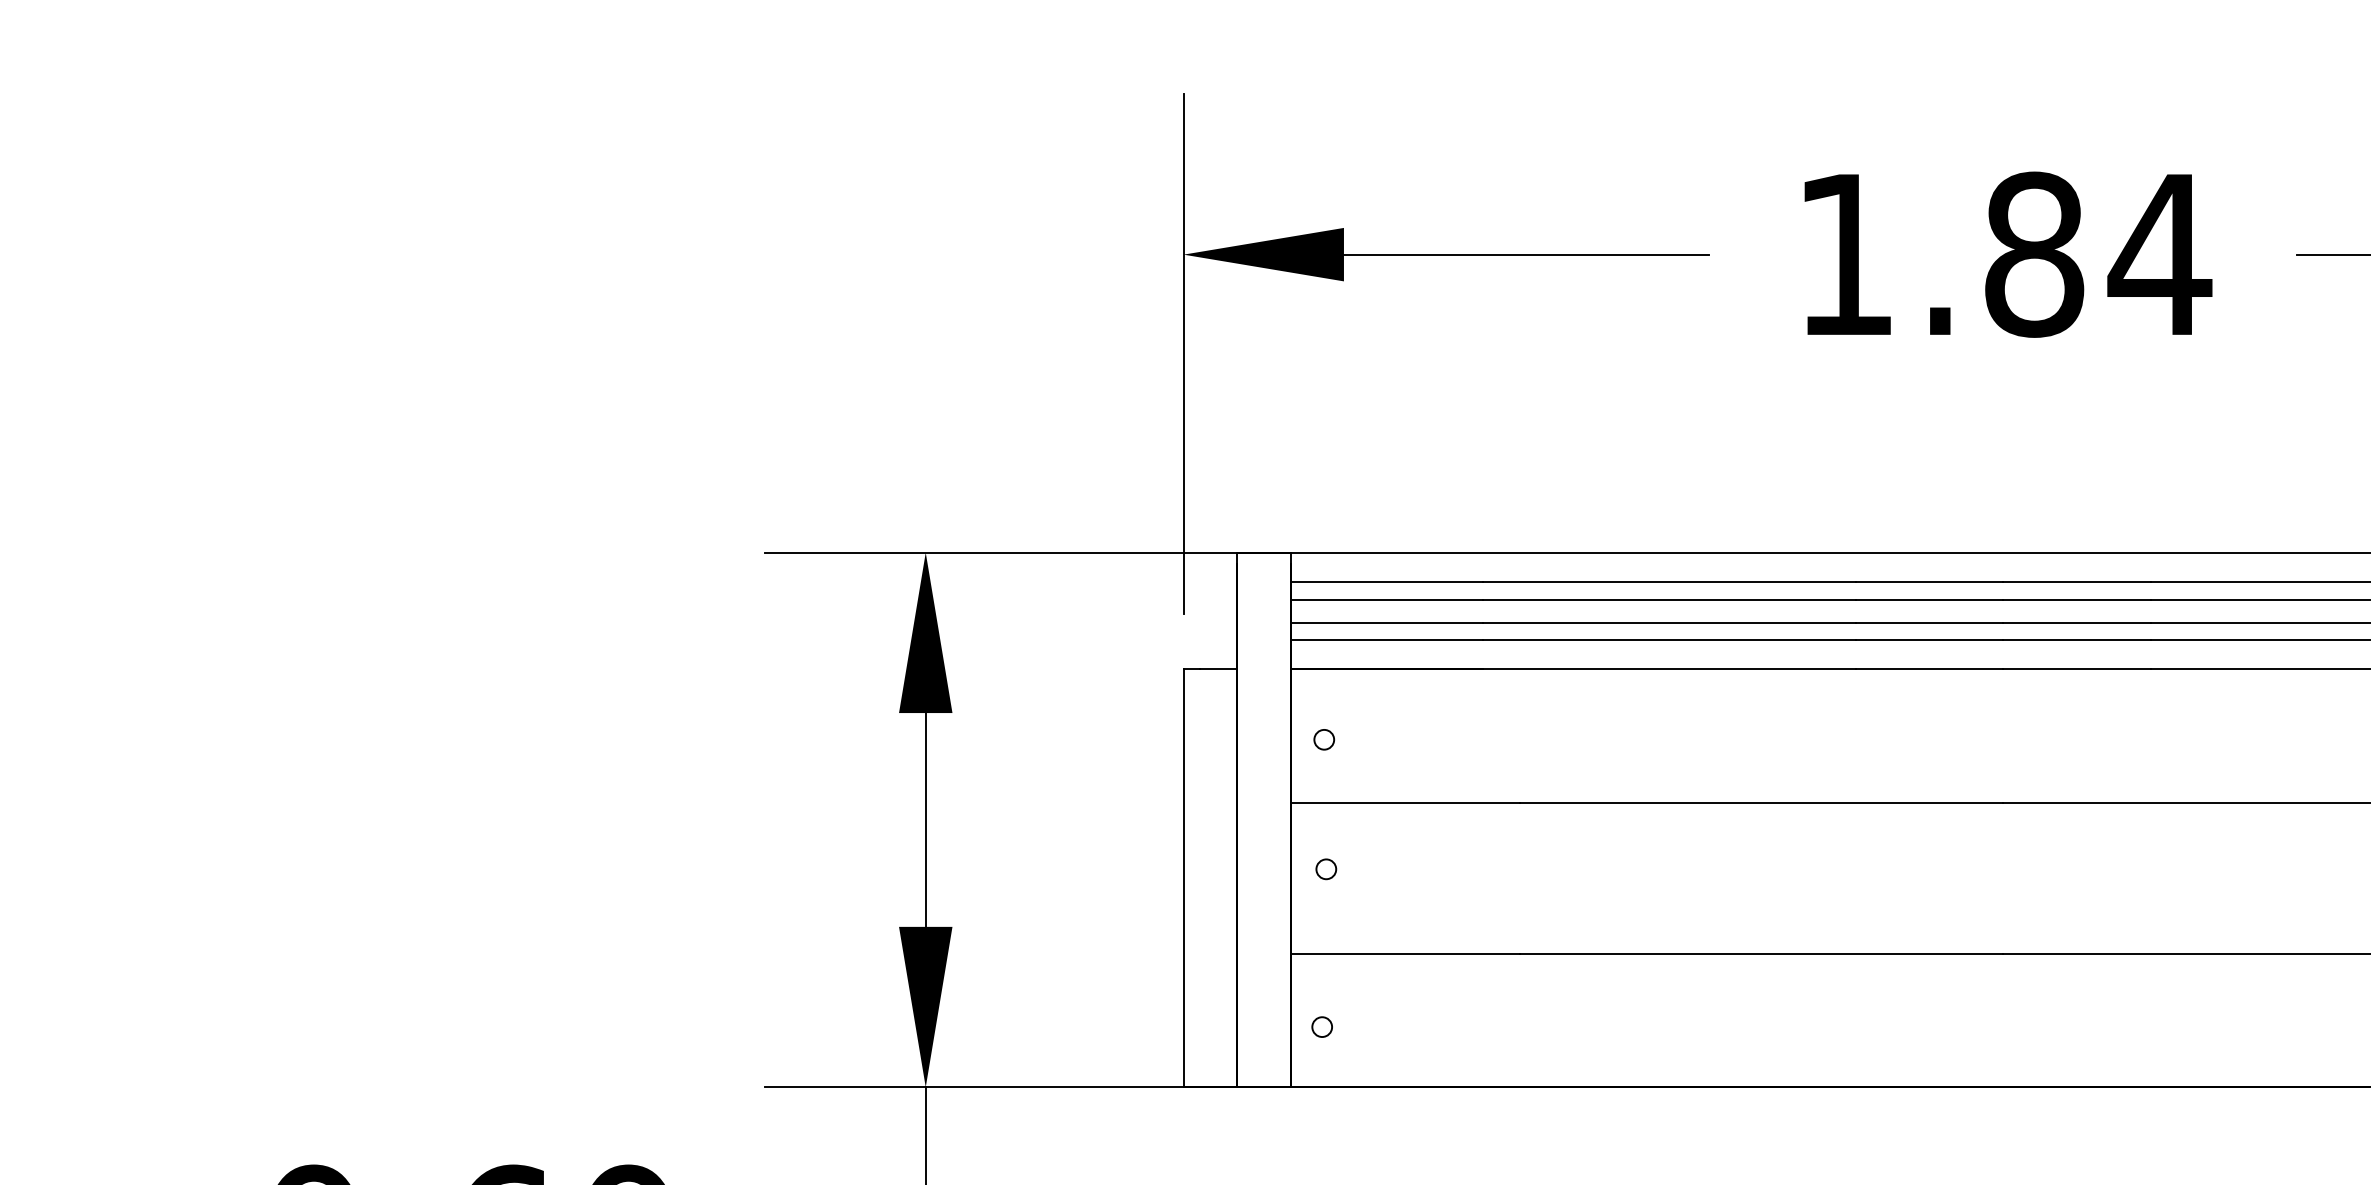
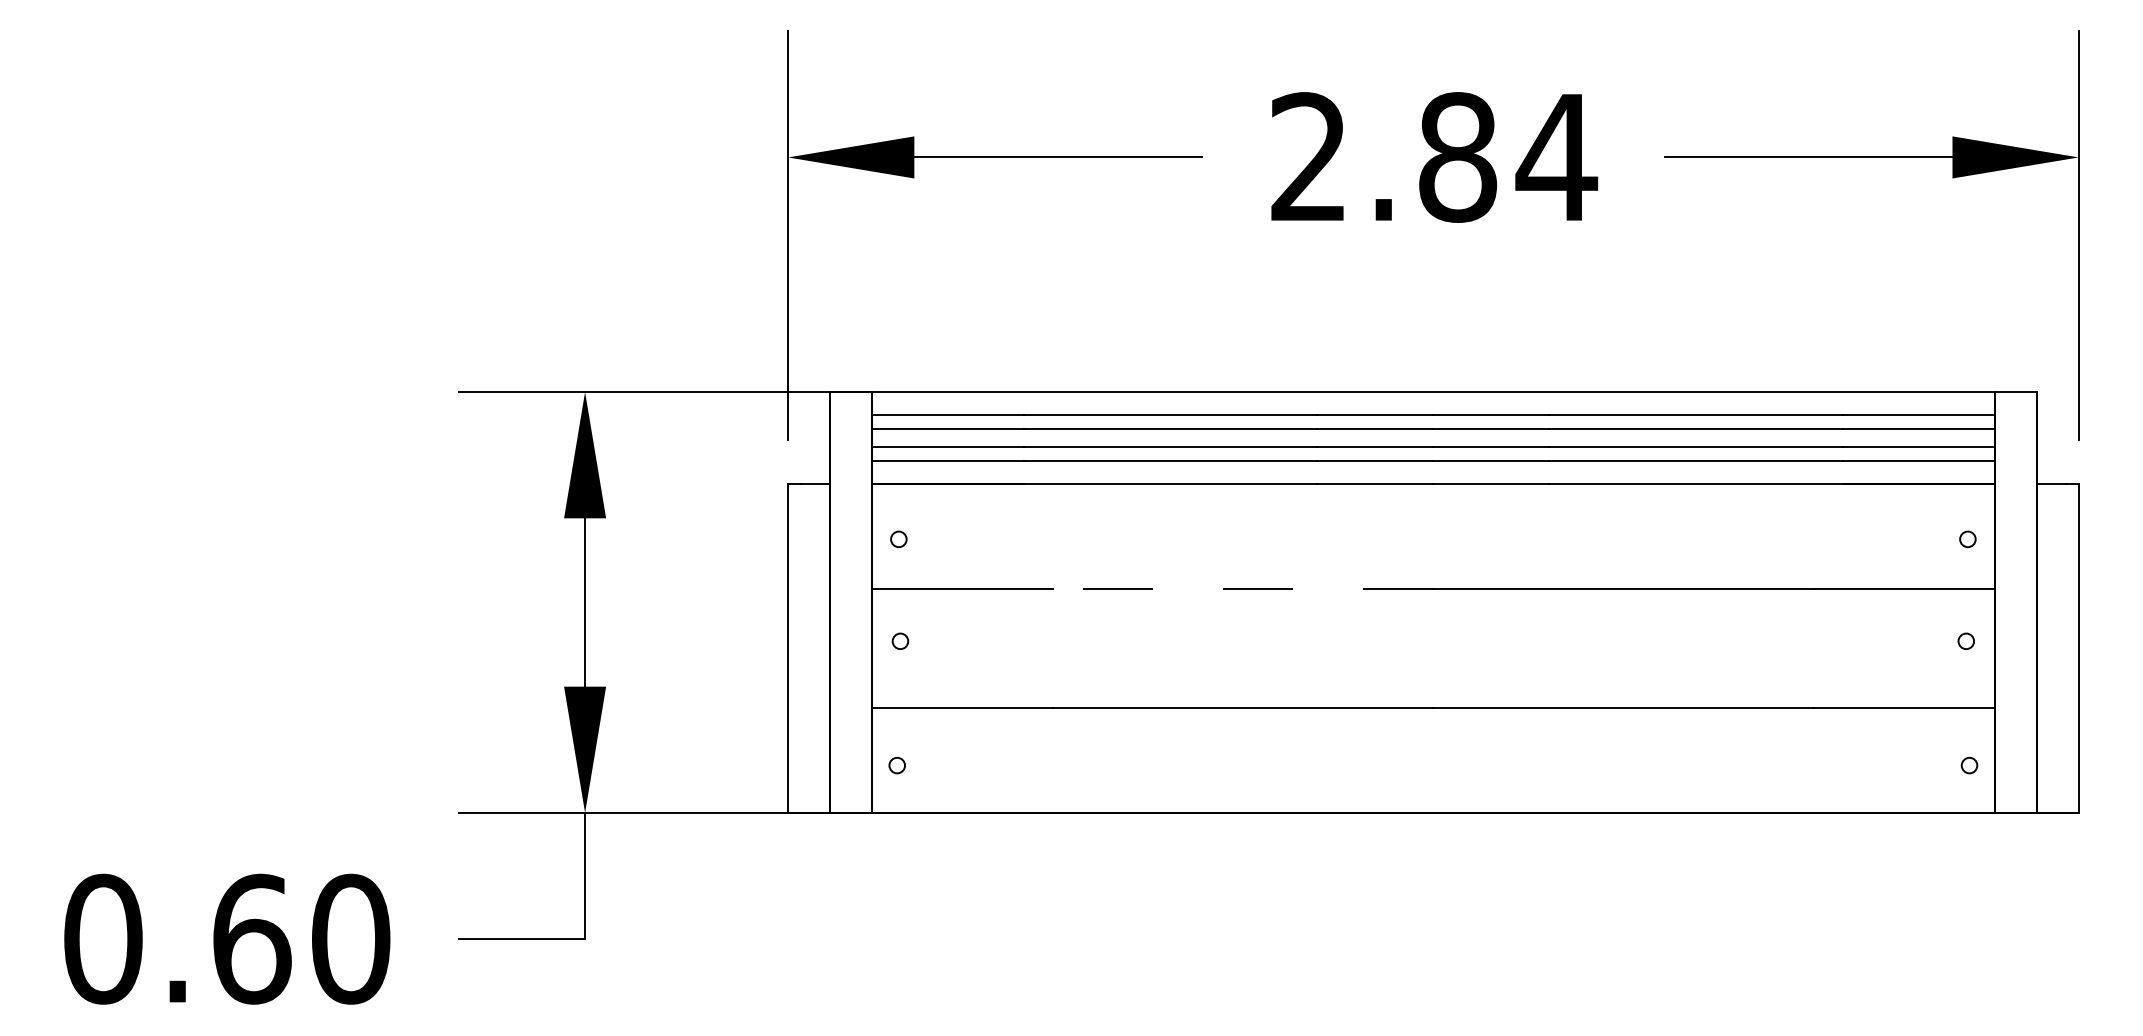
text: (1843, 253) -> (1307, 156), 1.84 -> 2.84
line: (1760, 803) -> (1242, 589), solid -> dashed

